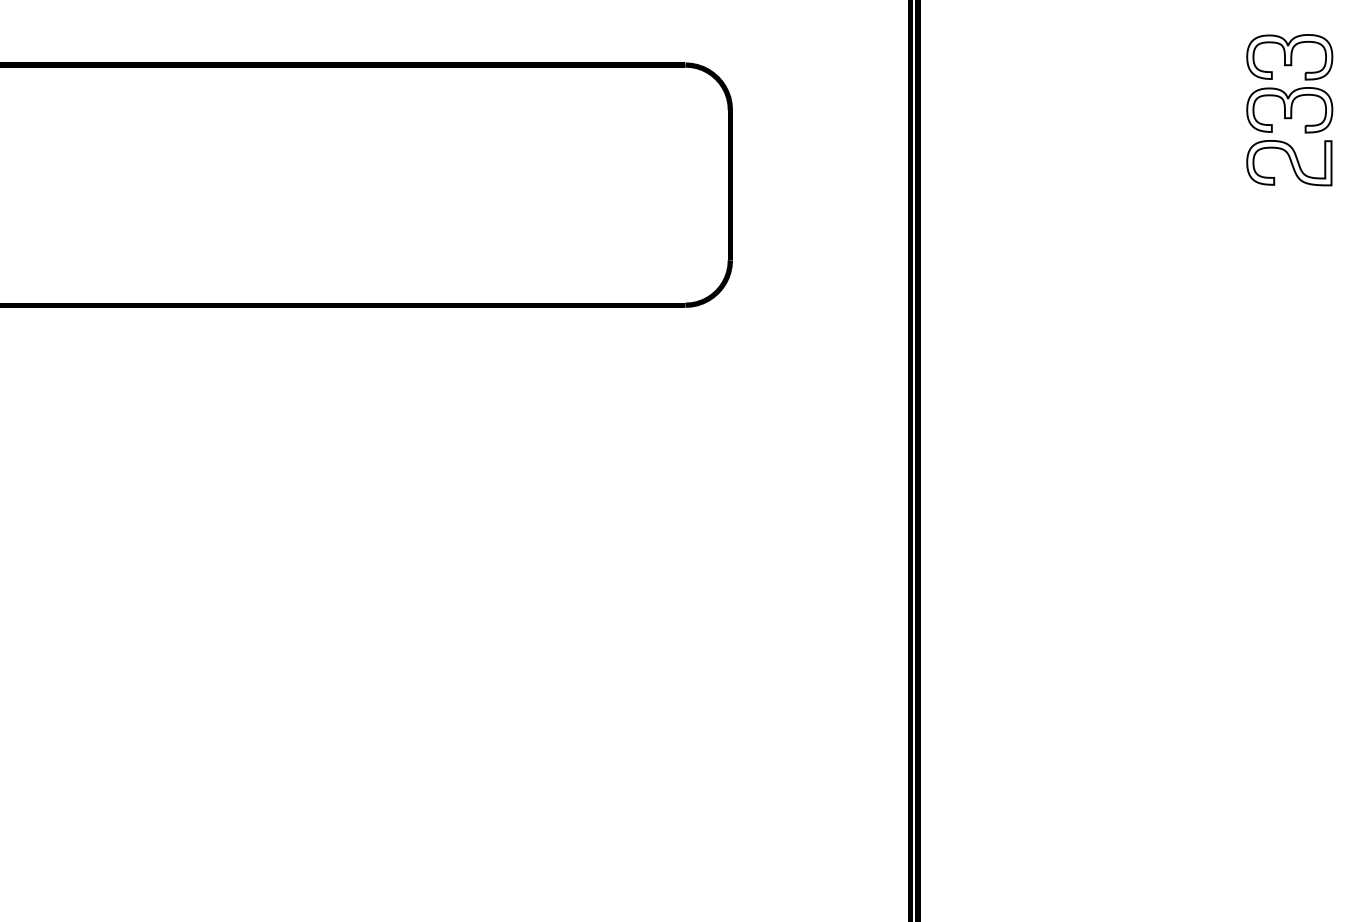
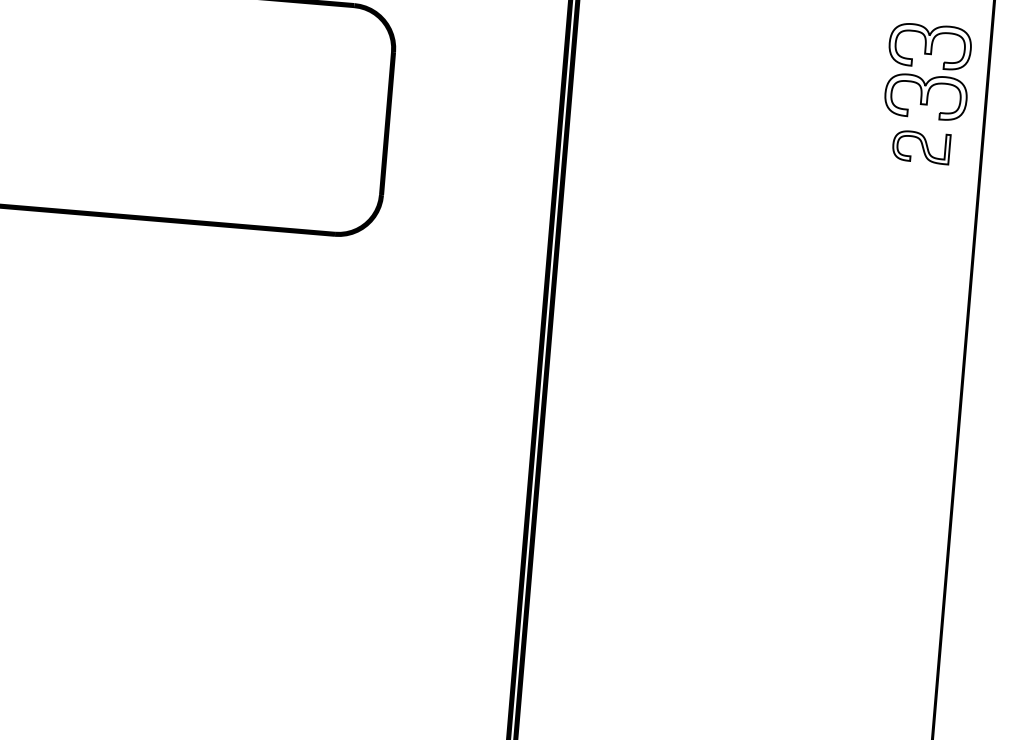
part: (1289, 163) -> (921, 147), size x0.7

